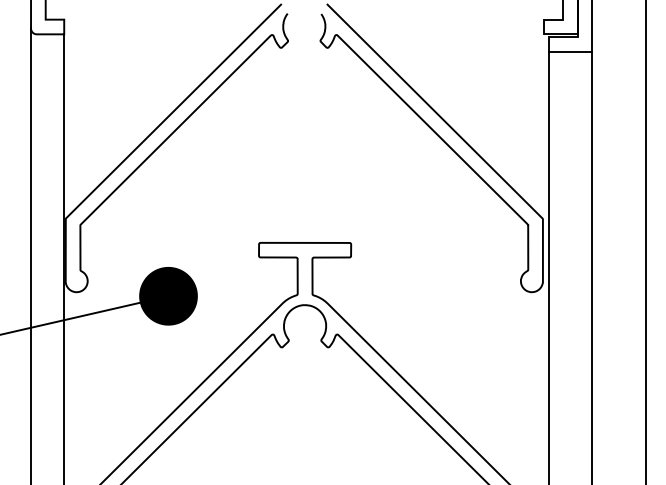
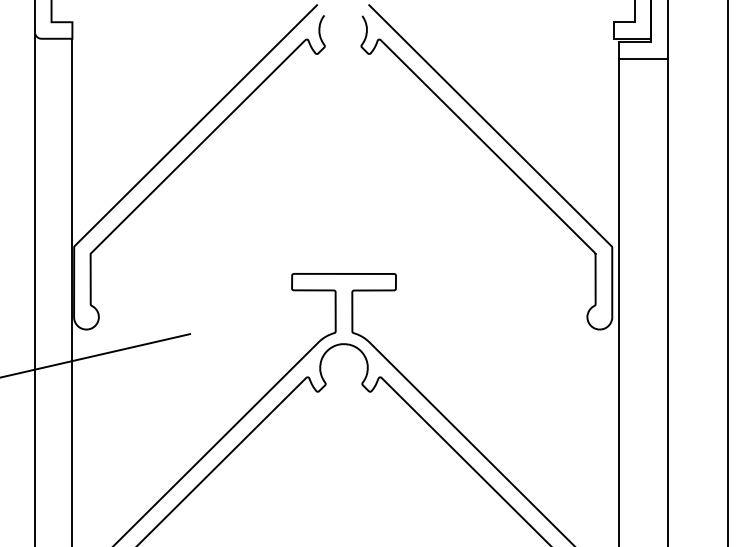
fill: (168, 296) -> (189, 334), removed

